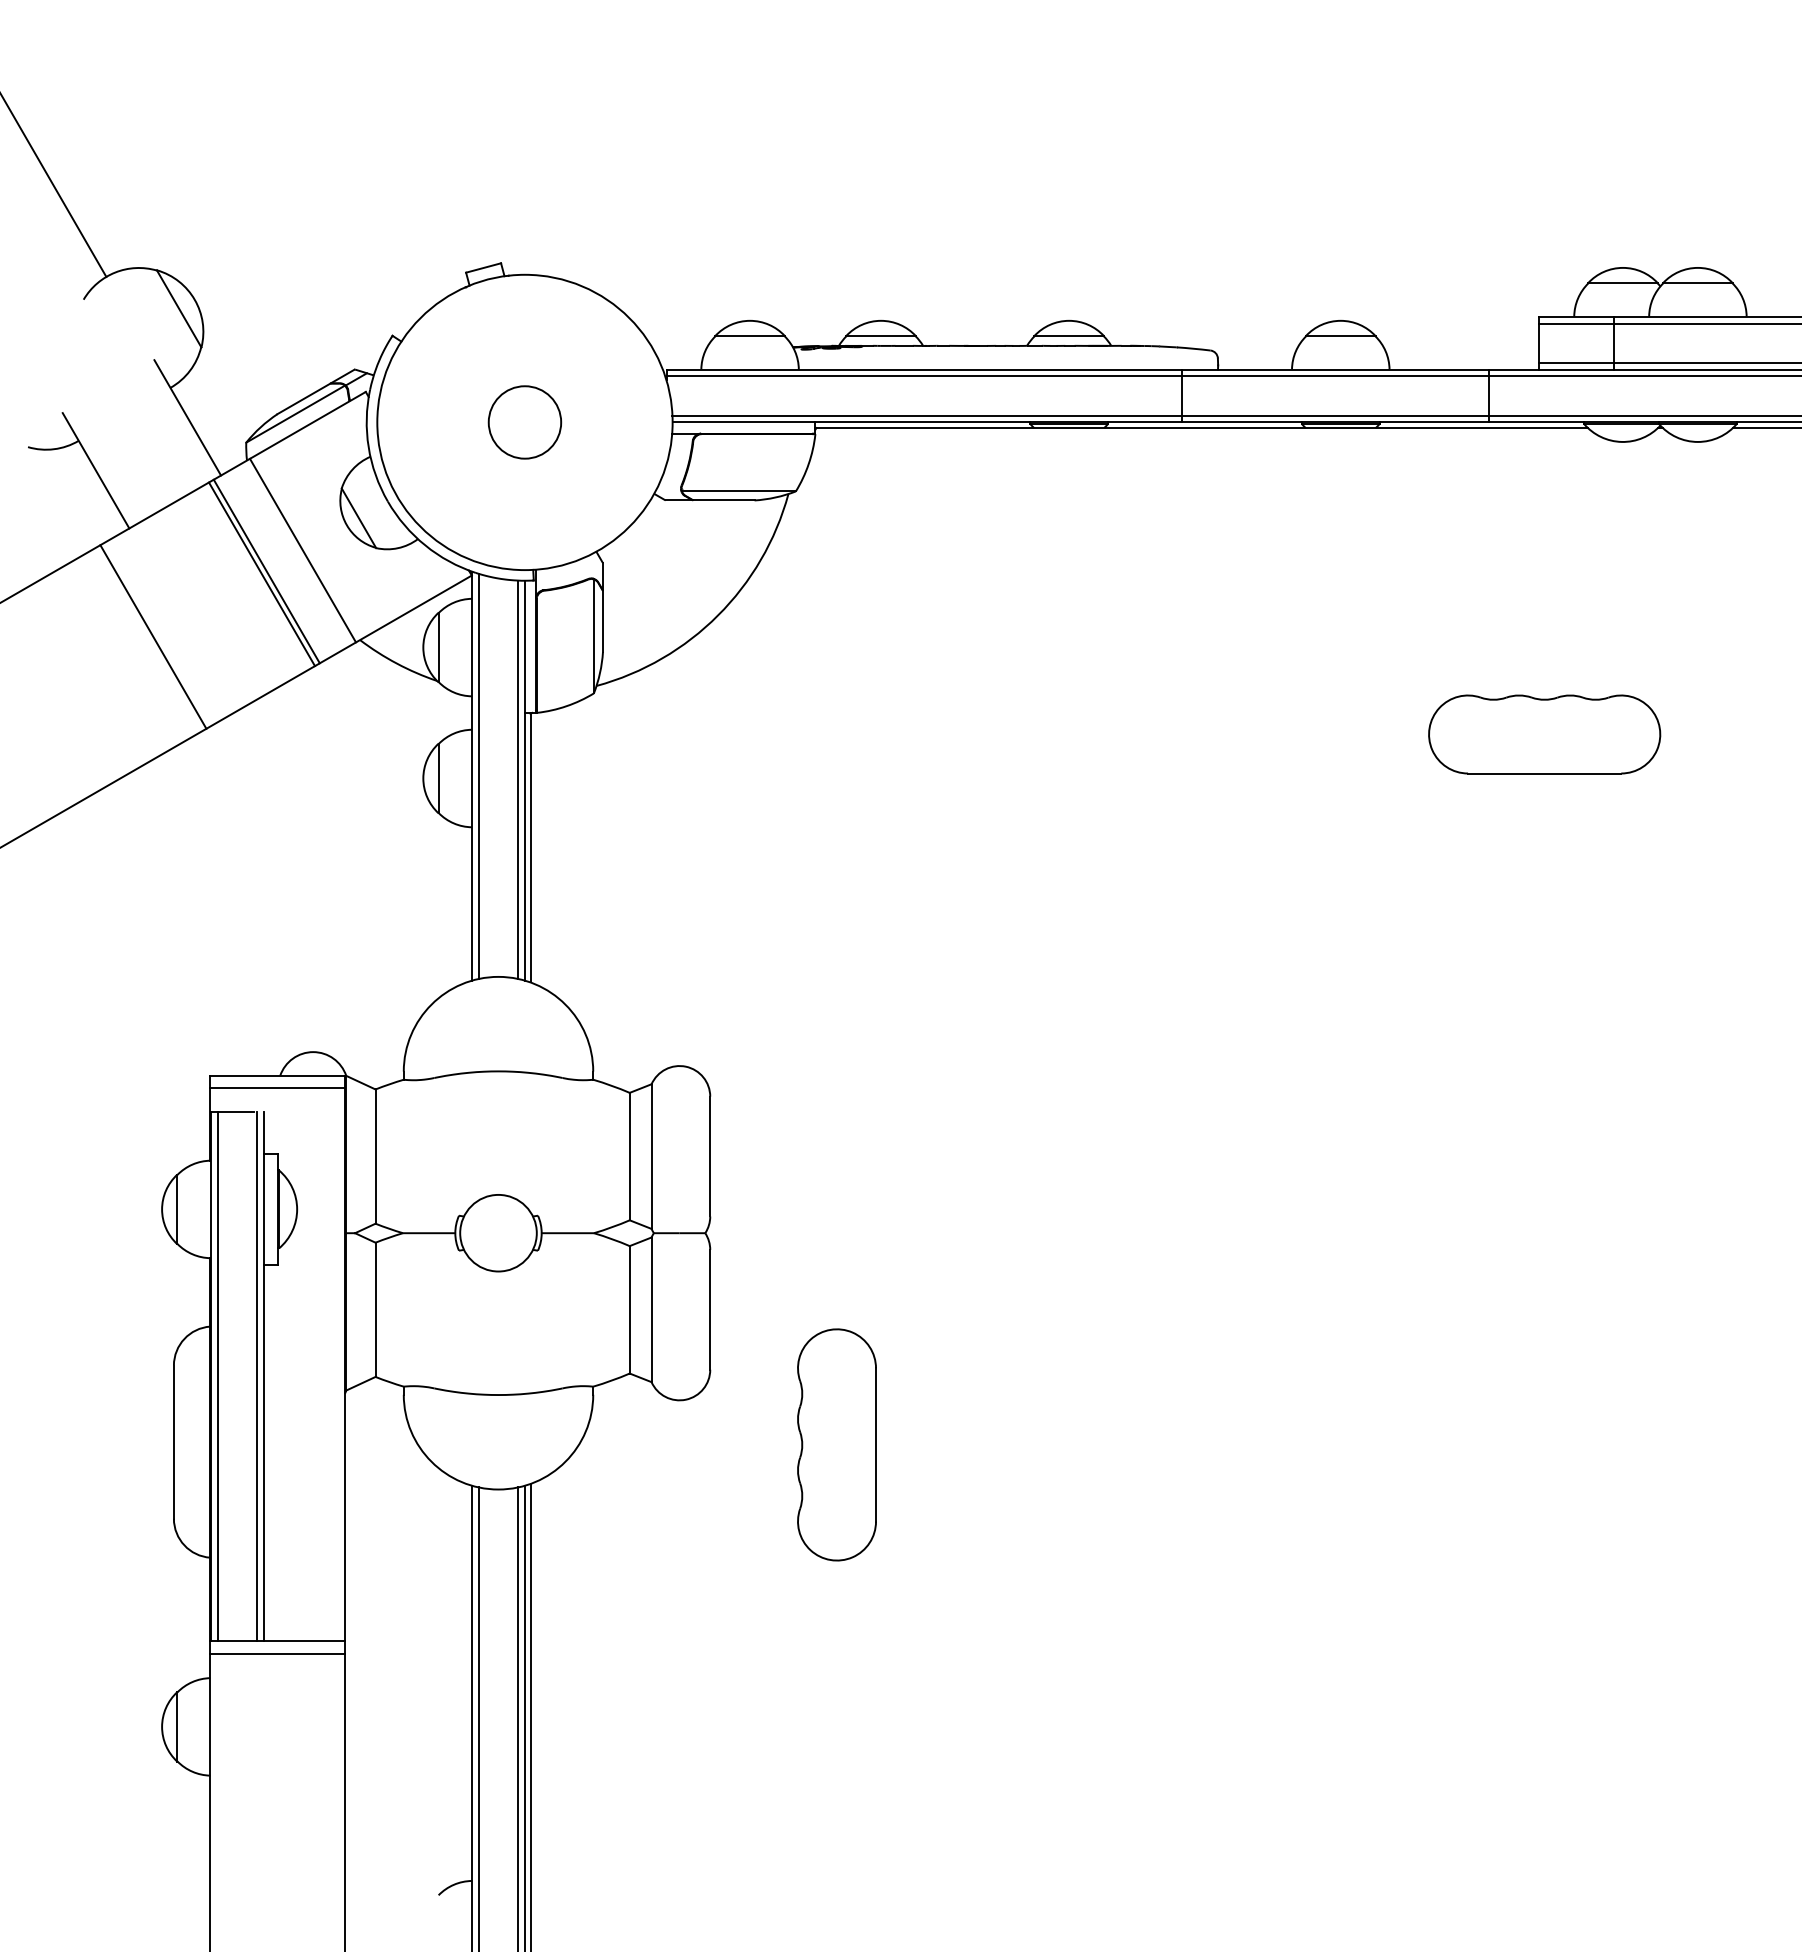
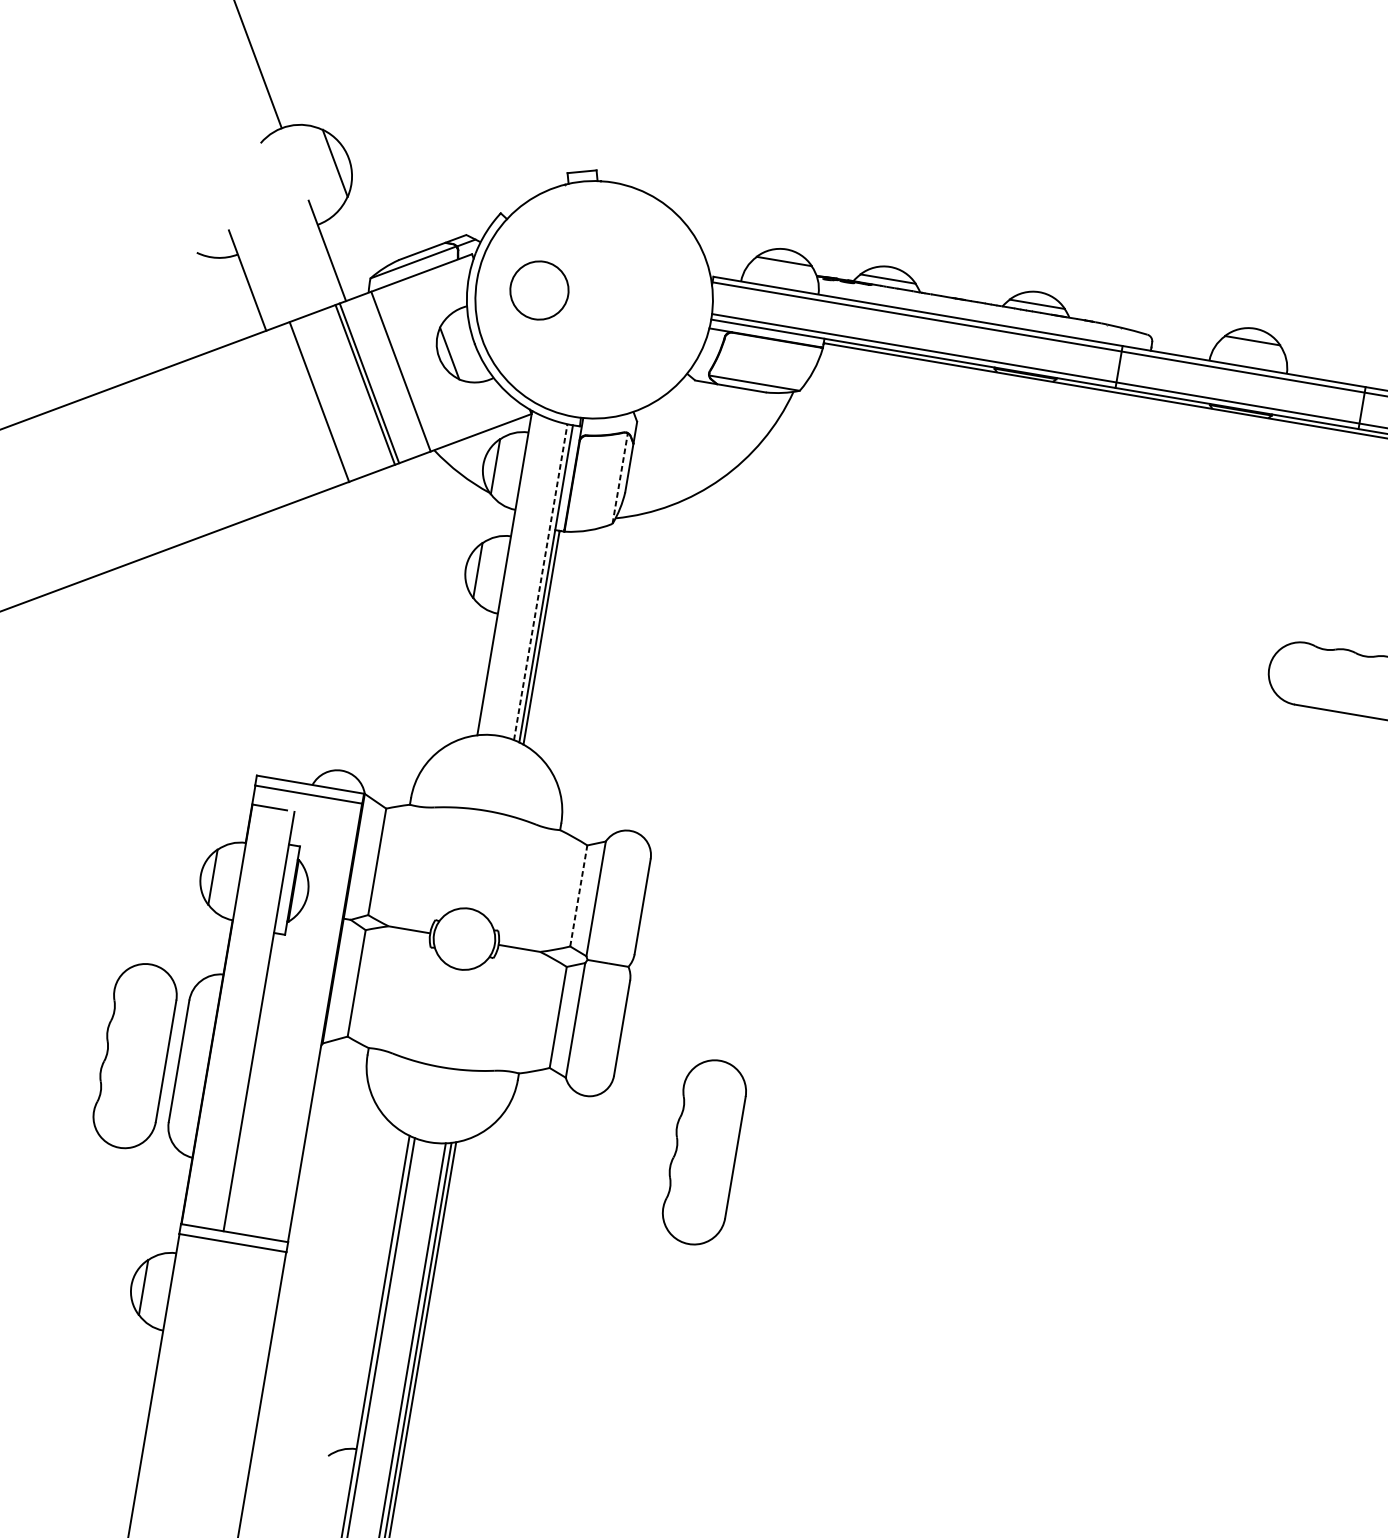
circle: (524, 422) -> (539, 290), moved
line: (153, 636) -> (319, 401), moved
line: (593, 636) -> (619, 478), solid -> dashed
line: (479, 775) -> (510, 573), removed
line: (518, 779) -> (541, 582), solid -> dashed
line: (629, 1156) -> (578, 895), solid -> dashed
line: (217, 1376) -> (222, 1015), removed
line: (256, 1376) -> (253, 1020), removed
part: (118, 1444) -> (134, 1055), added

